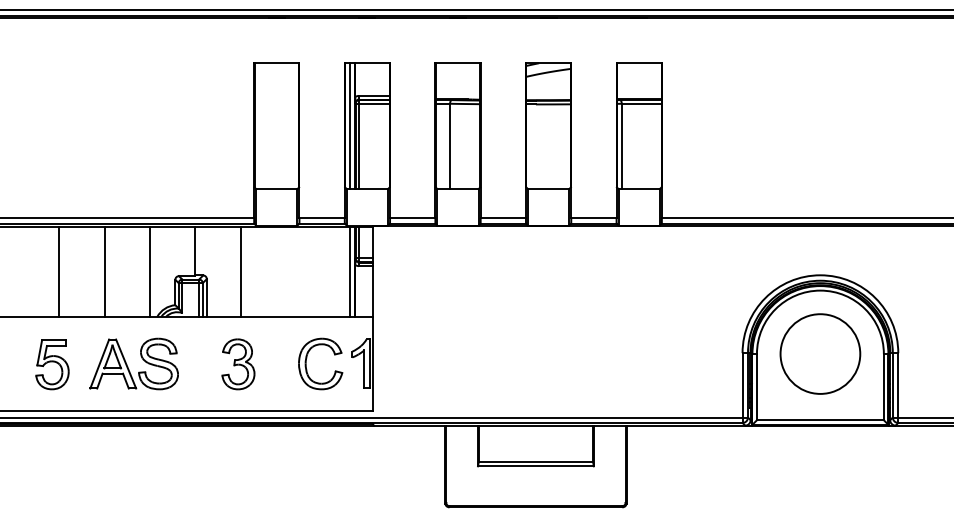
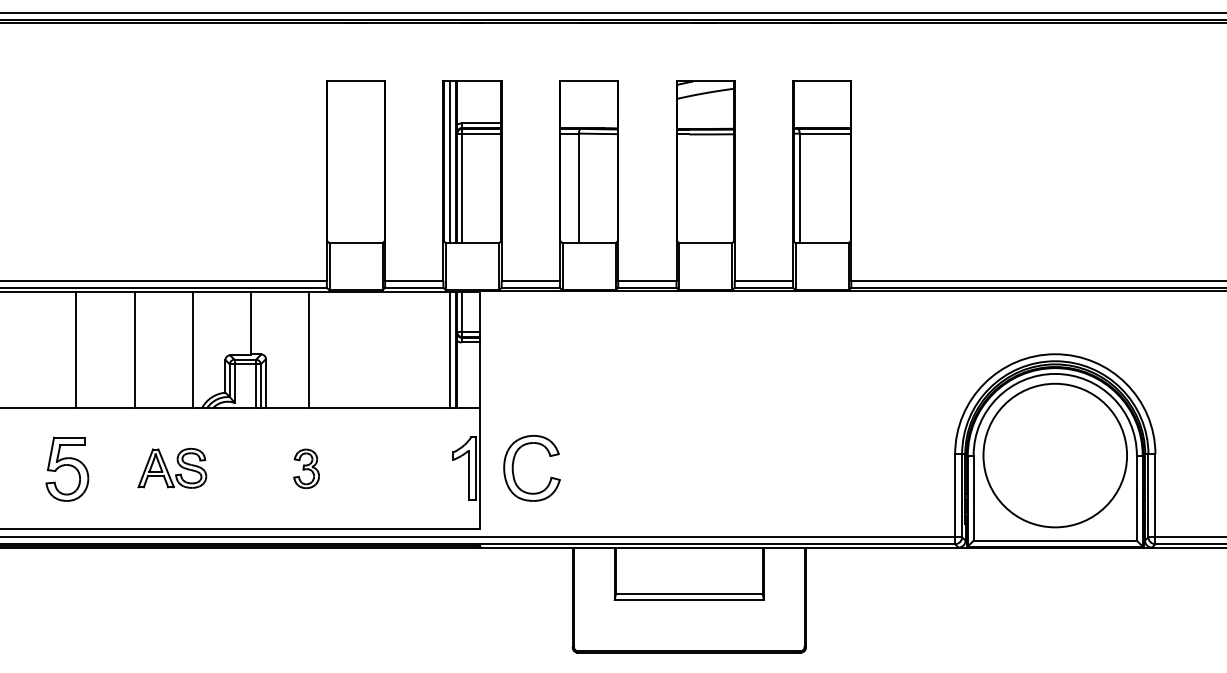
circle: (820, 353) -> (1055, 454), size x1.4
part: (307, 358) -> (515, 461), moved
part: (133, 363) -> (171, 467), size x0.6
part: (238, 364) -> (306, 468), size x0.6

